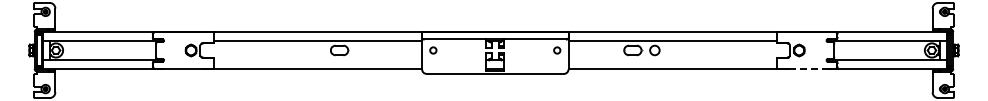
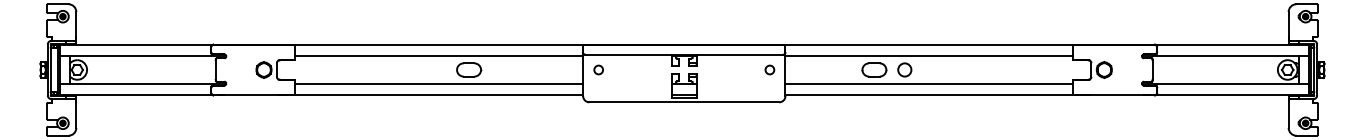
line: (317, 60) -> (438, 83), added
line: (672, 60) -> (929, 83), added
line: (808, 68) -> (1117, 94), dashed -> solid

